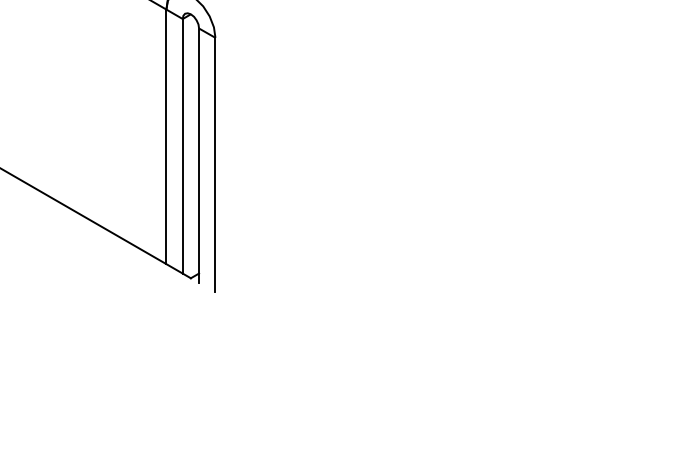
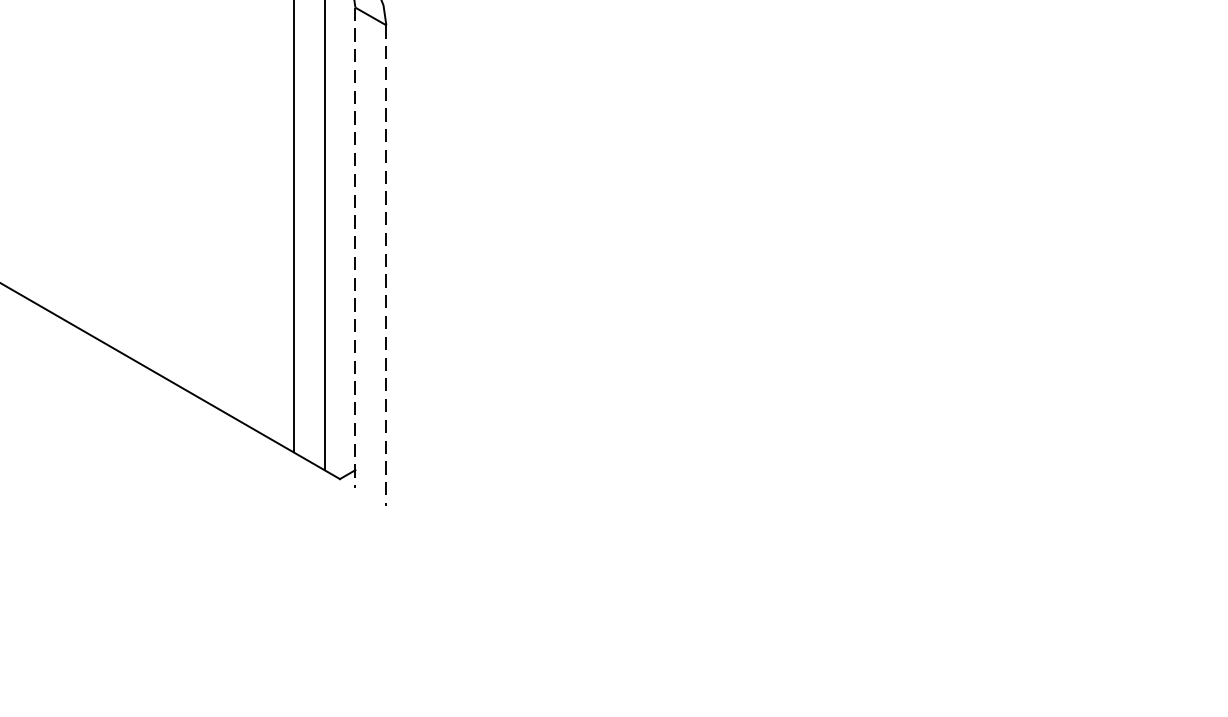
line: (199, 156) -> (356, 249), solid -> dashed
line: (215, 165) -> (386, 266), solid -> dashed

